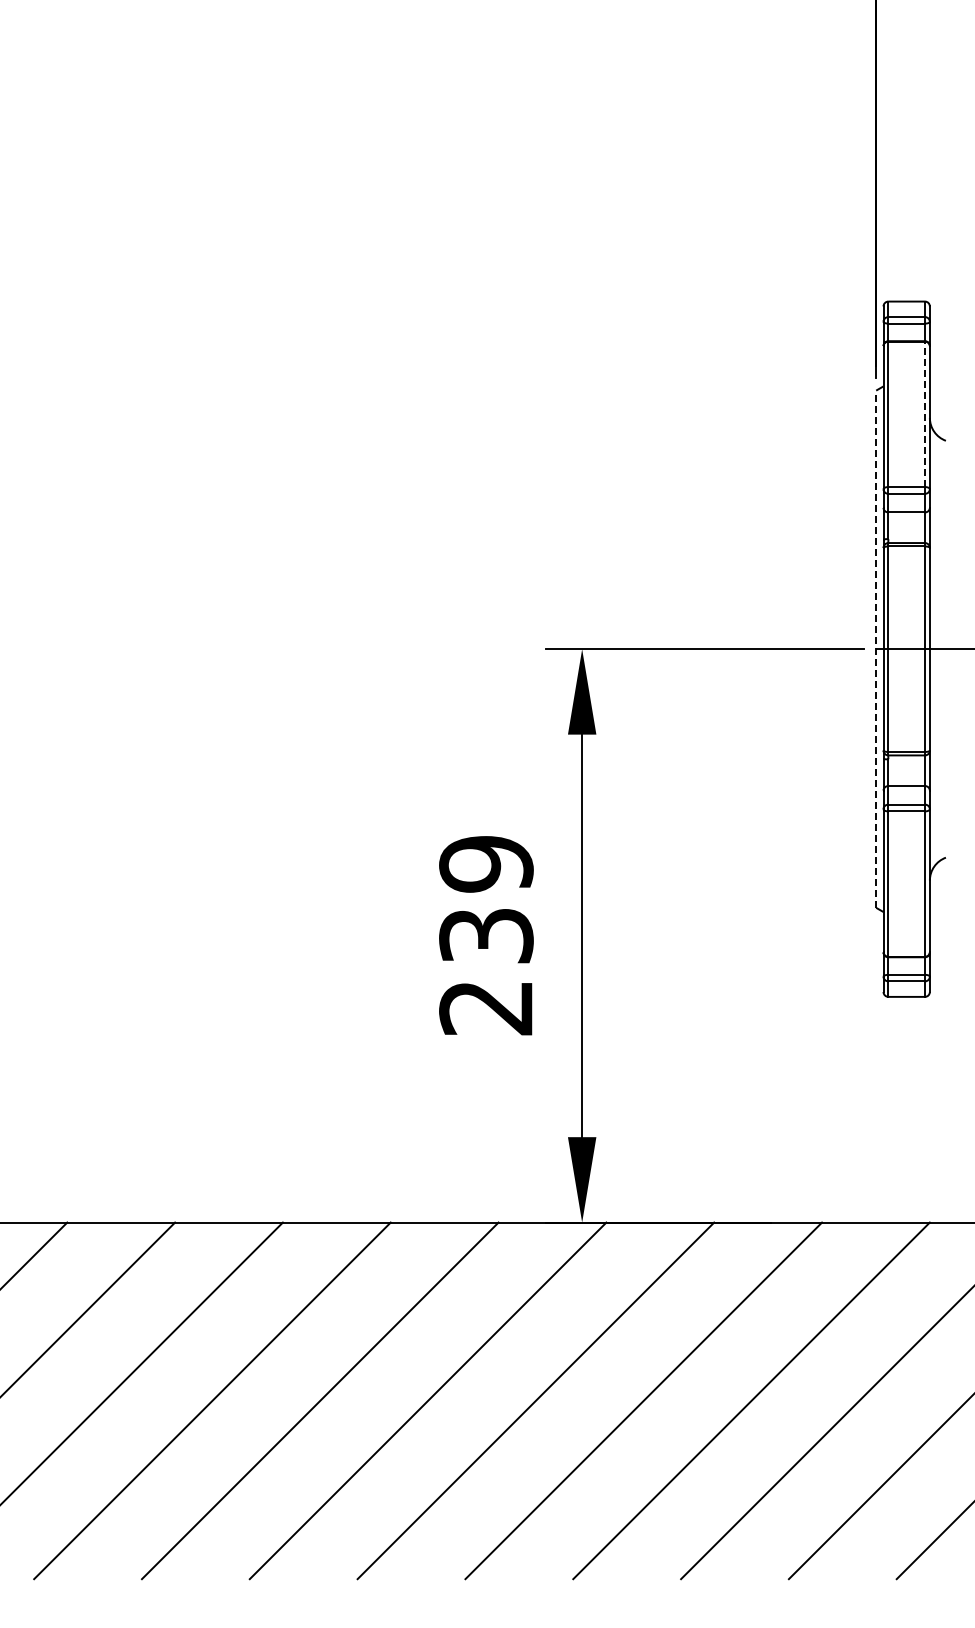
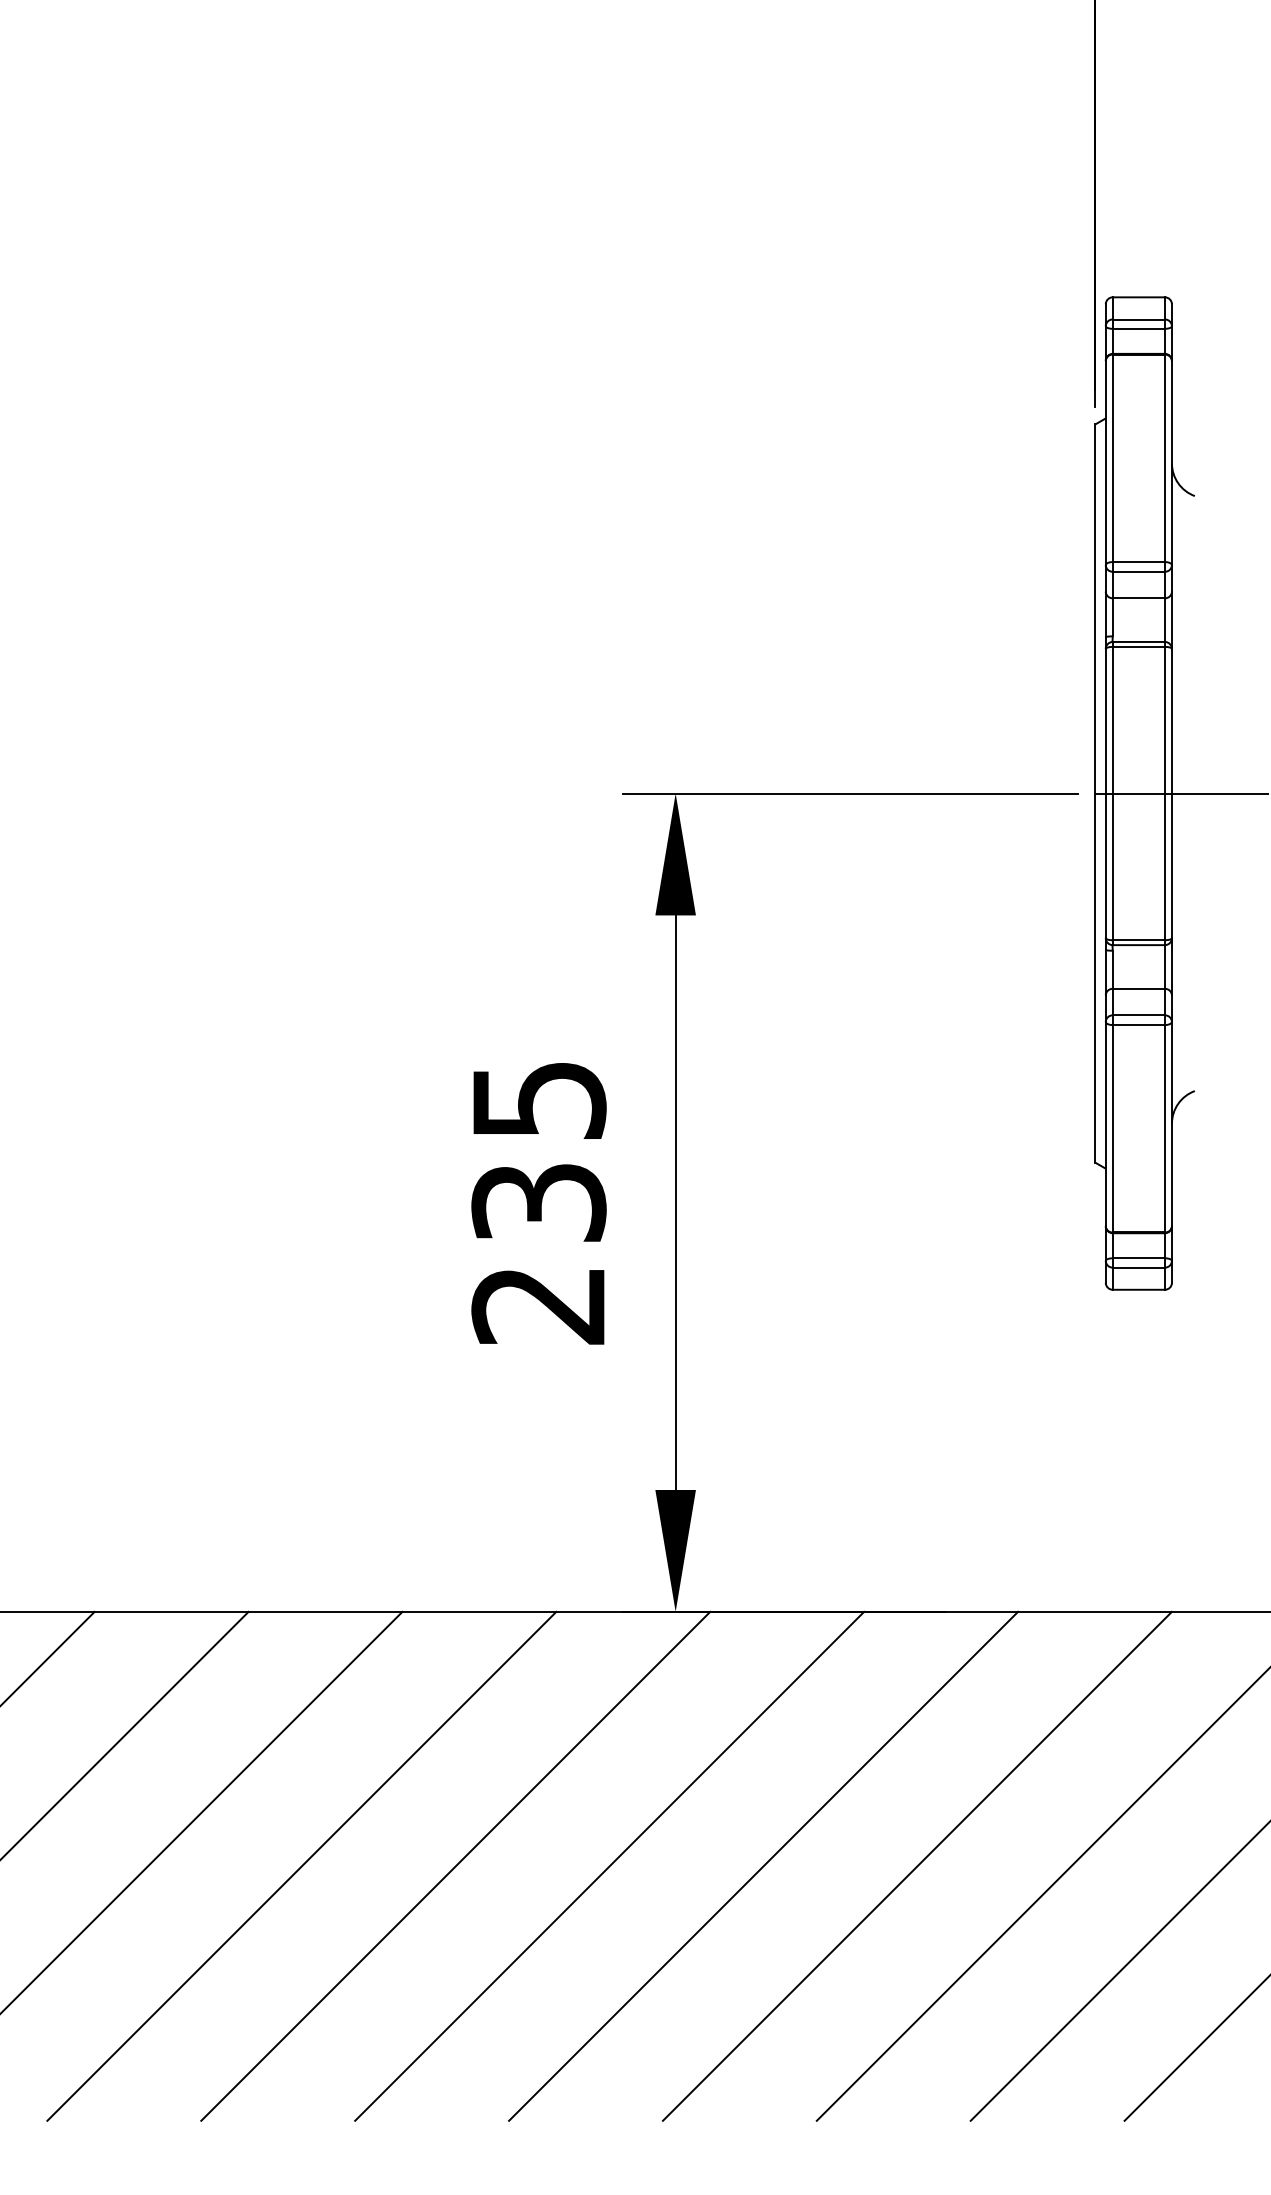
line: (925, 414) -> (1165, 458), dashed -> solid
line: (876, 649) -> (1095, 793), dashed -> solid
text: (486, 864) -> (539, 1100), 239 -> 235

